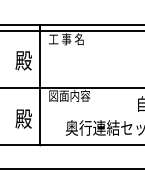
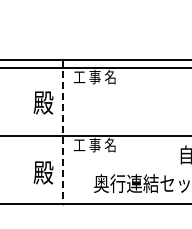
line: (39, 84) -> (62, 131), solid -> dashed
text: (69, 95) -> (98, 144), 図面内容 -> 工 事 名

